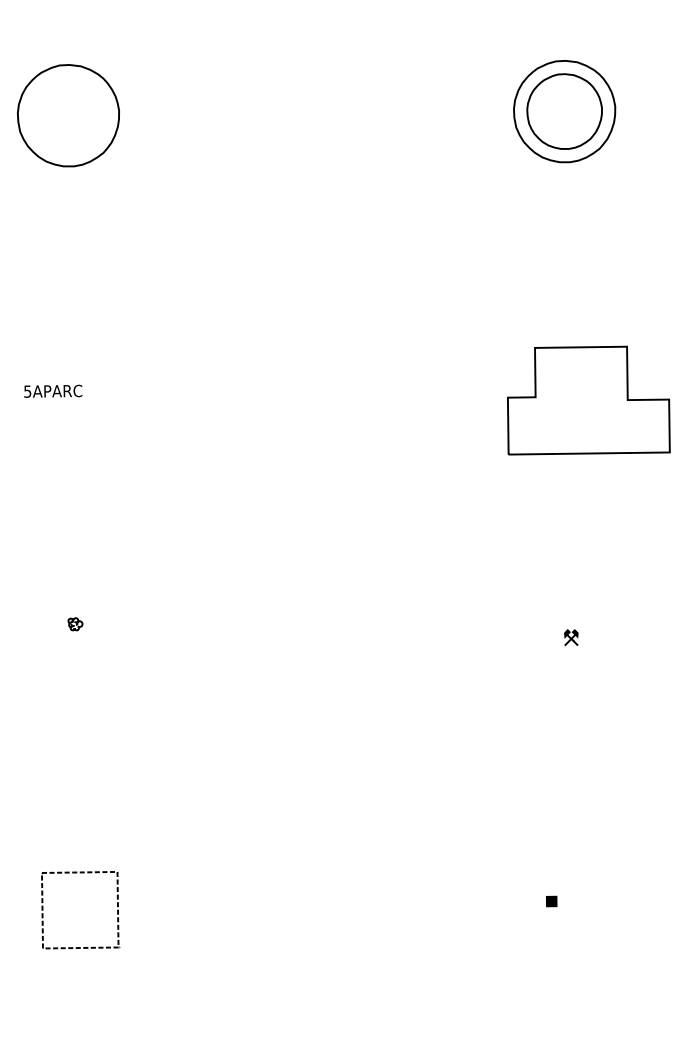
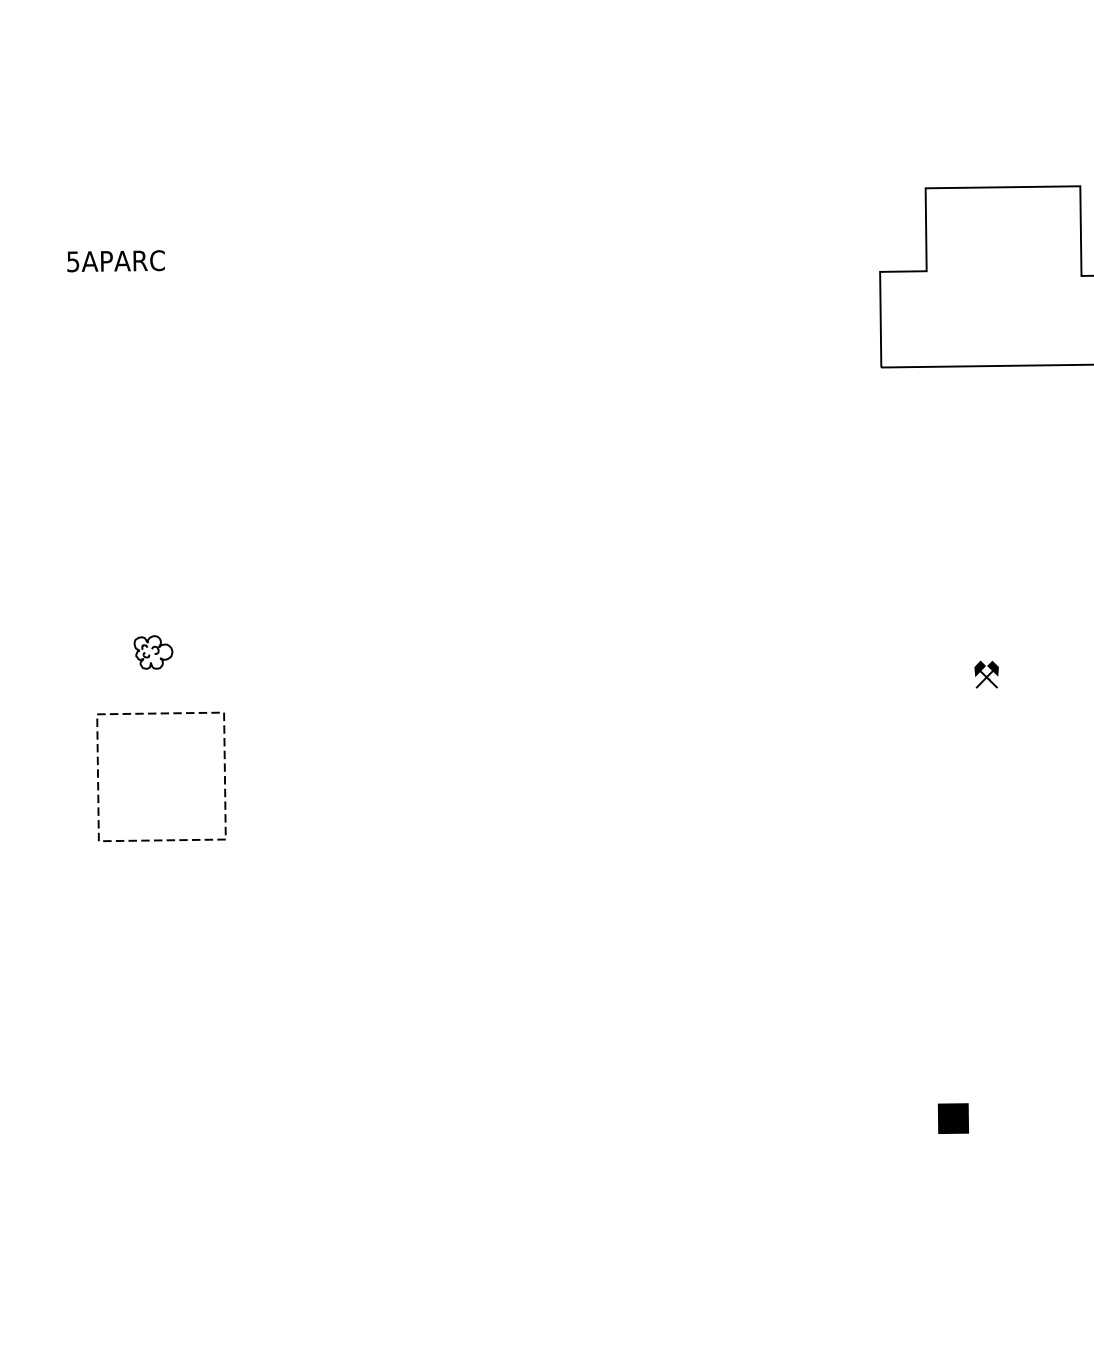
part: (75, 624) -> (153, 653), size x1.6
part: (80, 873) -> (161, 715), moved
part: (551, 901) -> (953, 1118), size x1.6

